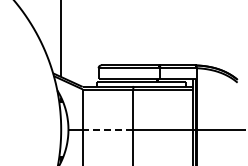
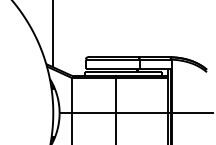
line: (107, 129) -> (93, 113), dashed -> solid

